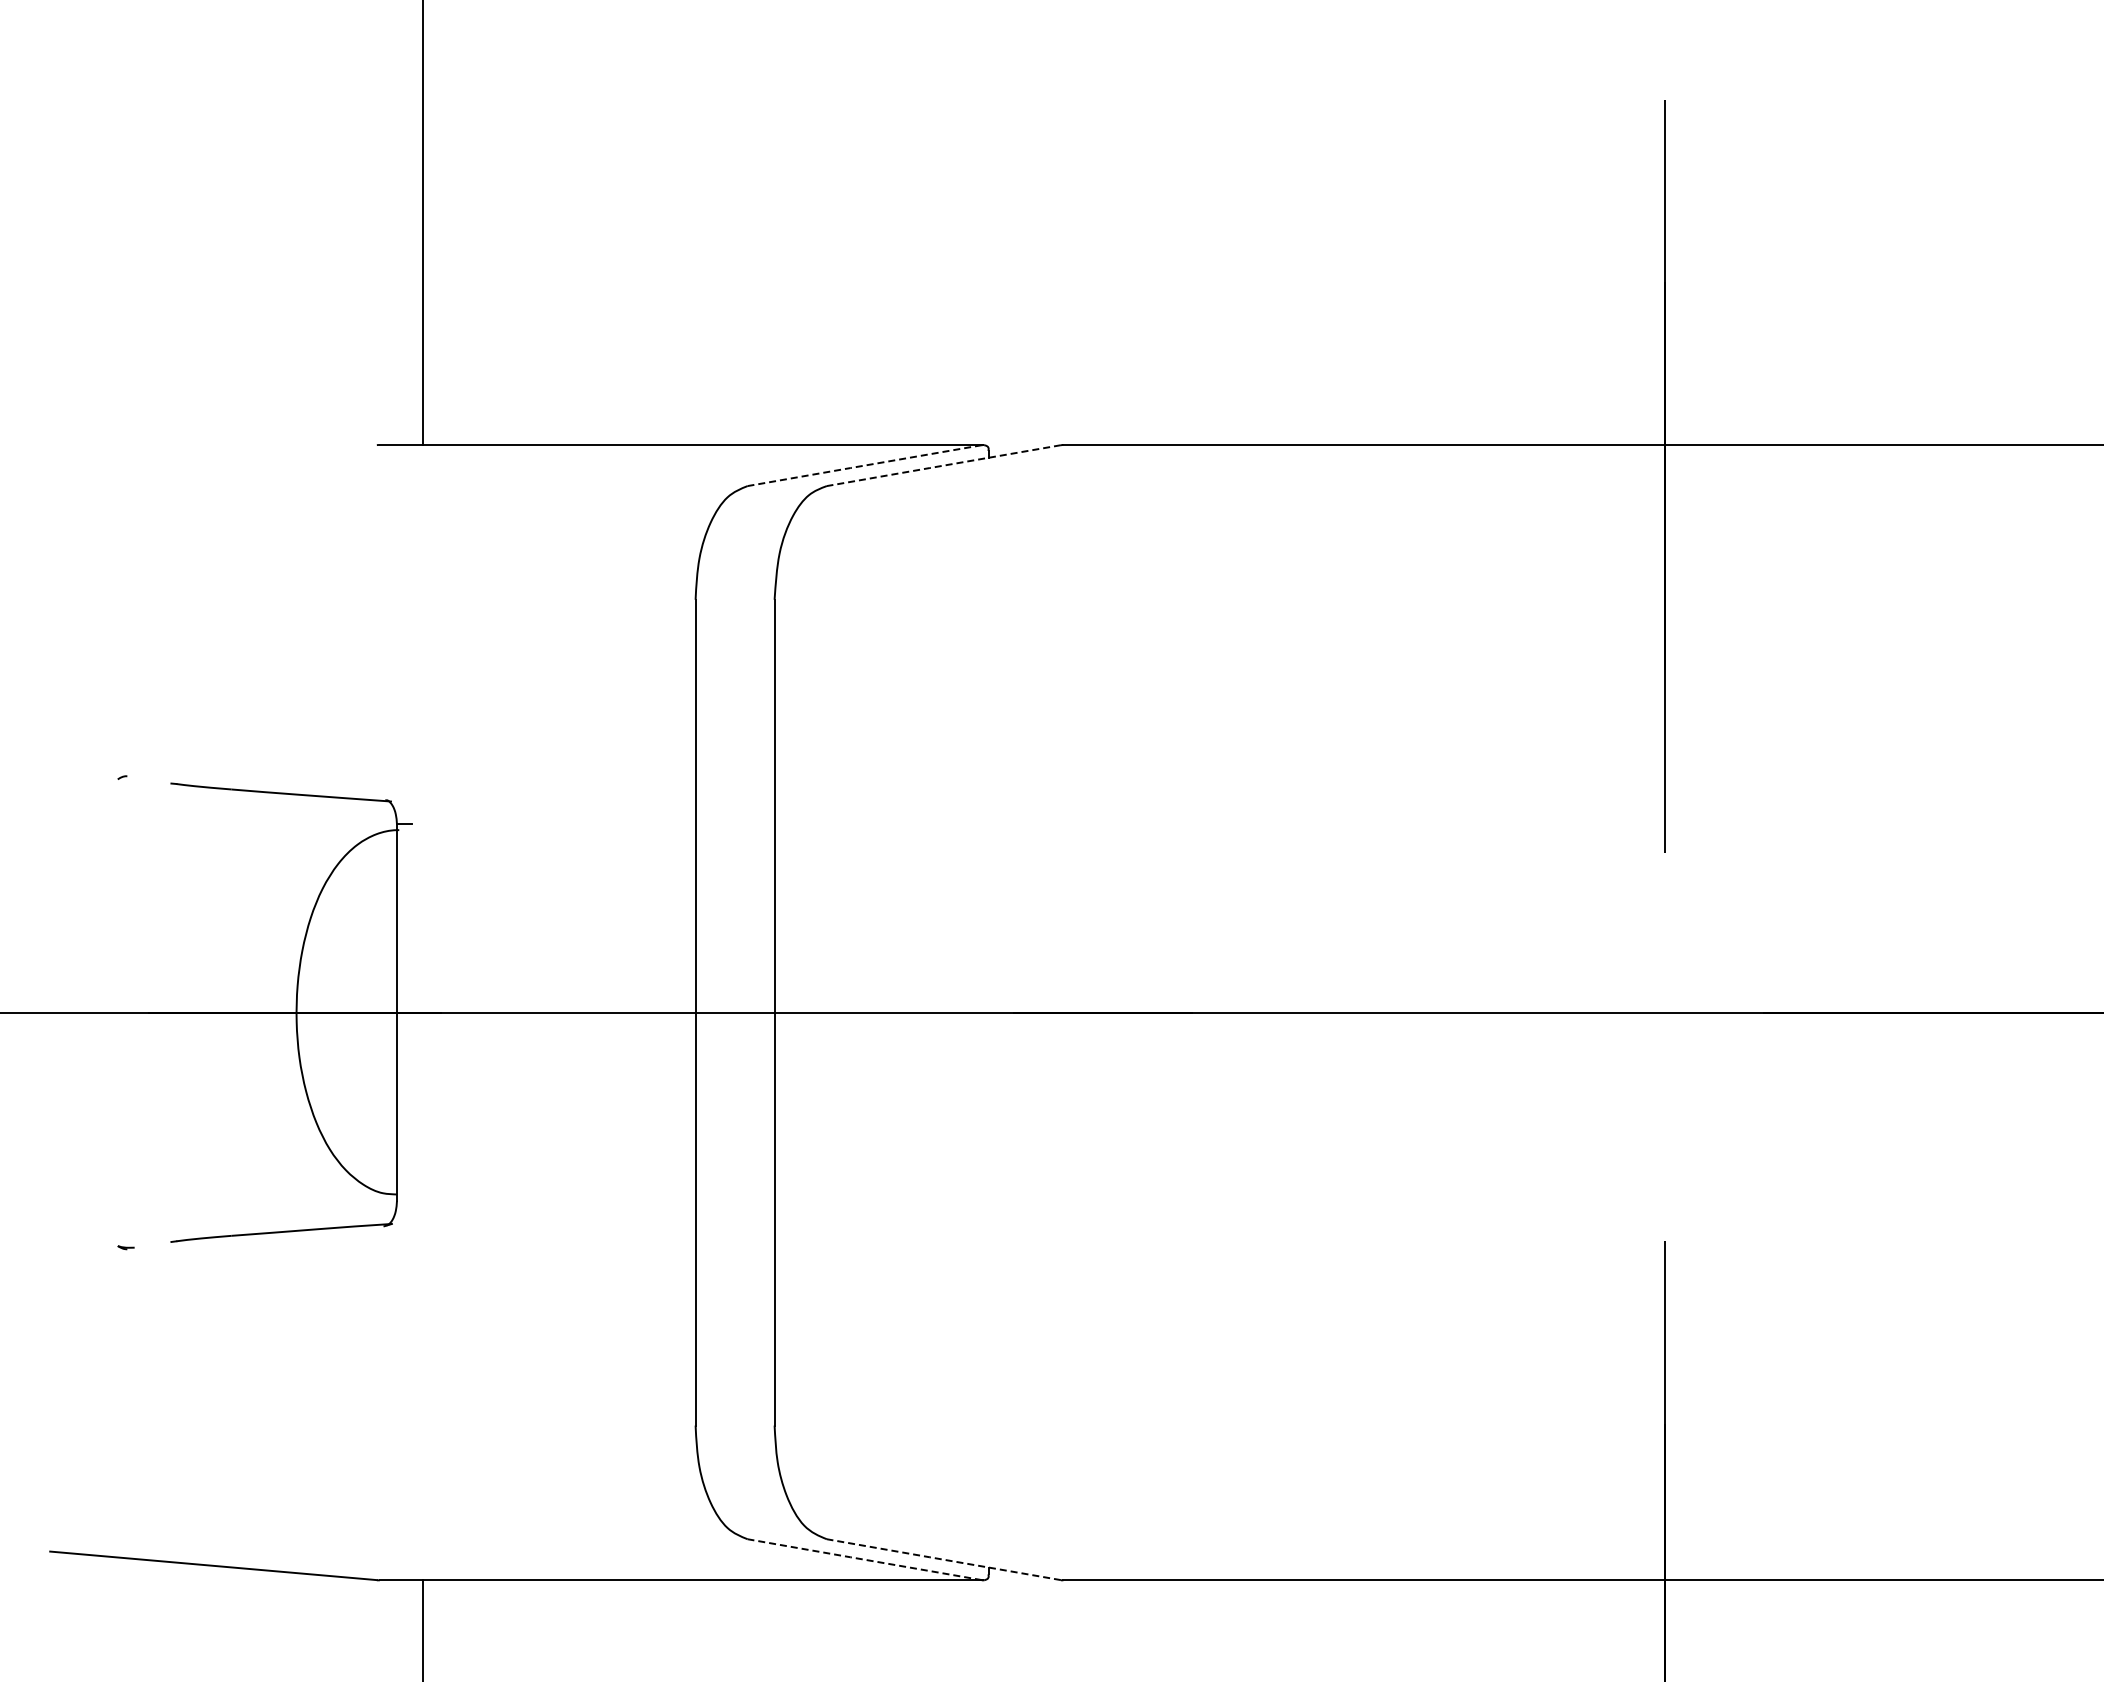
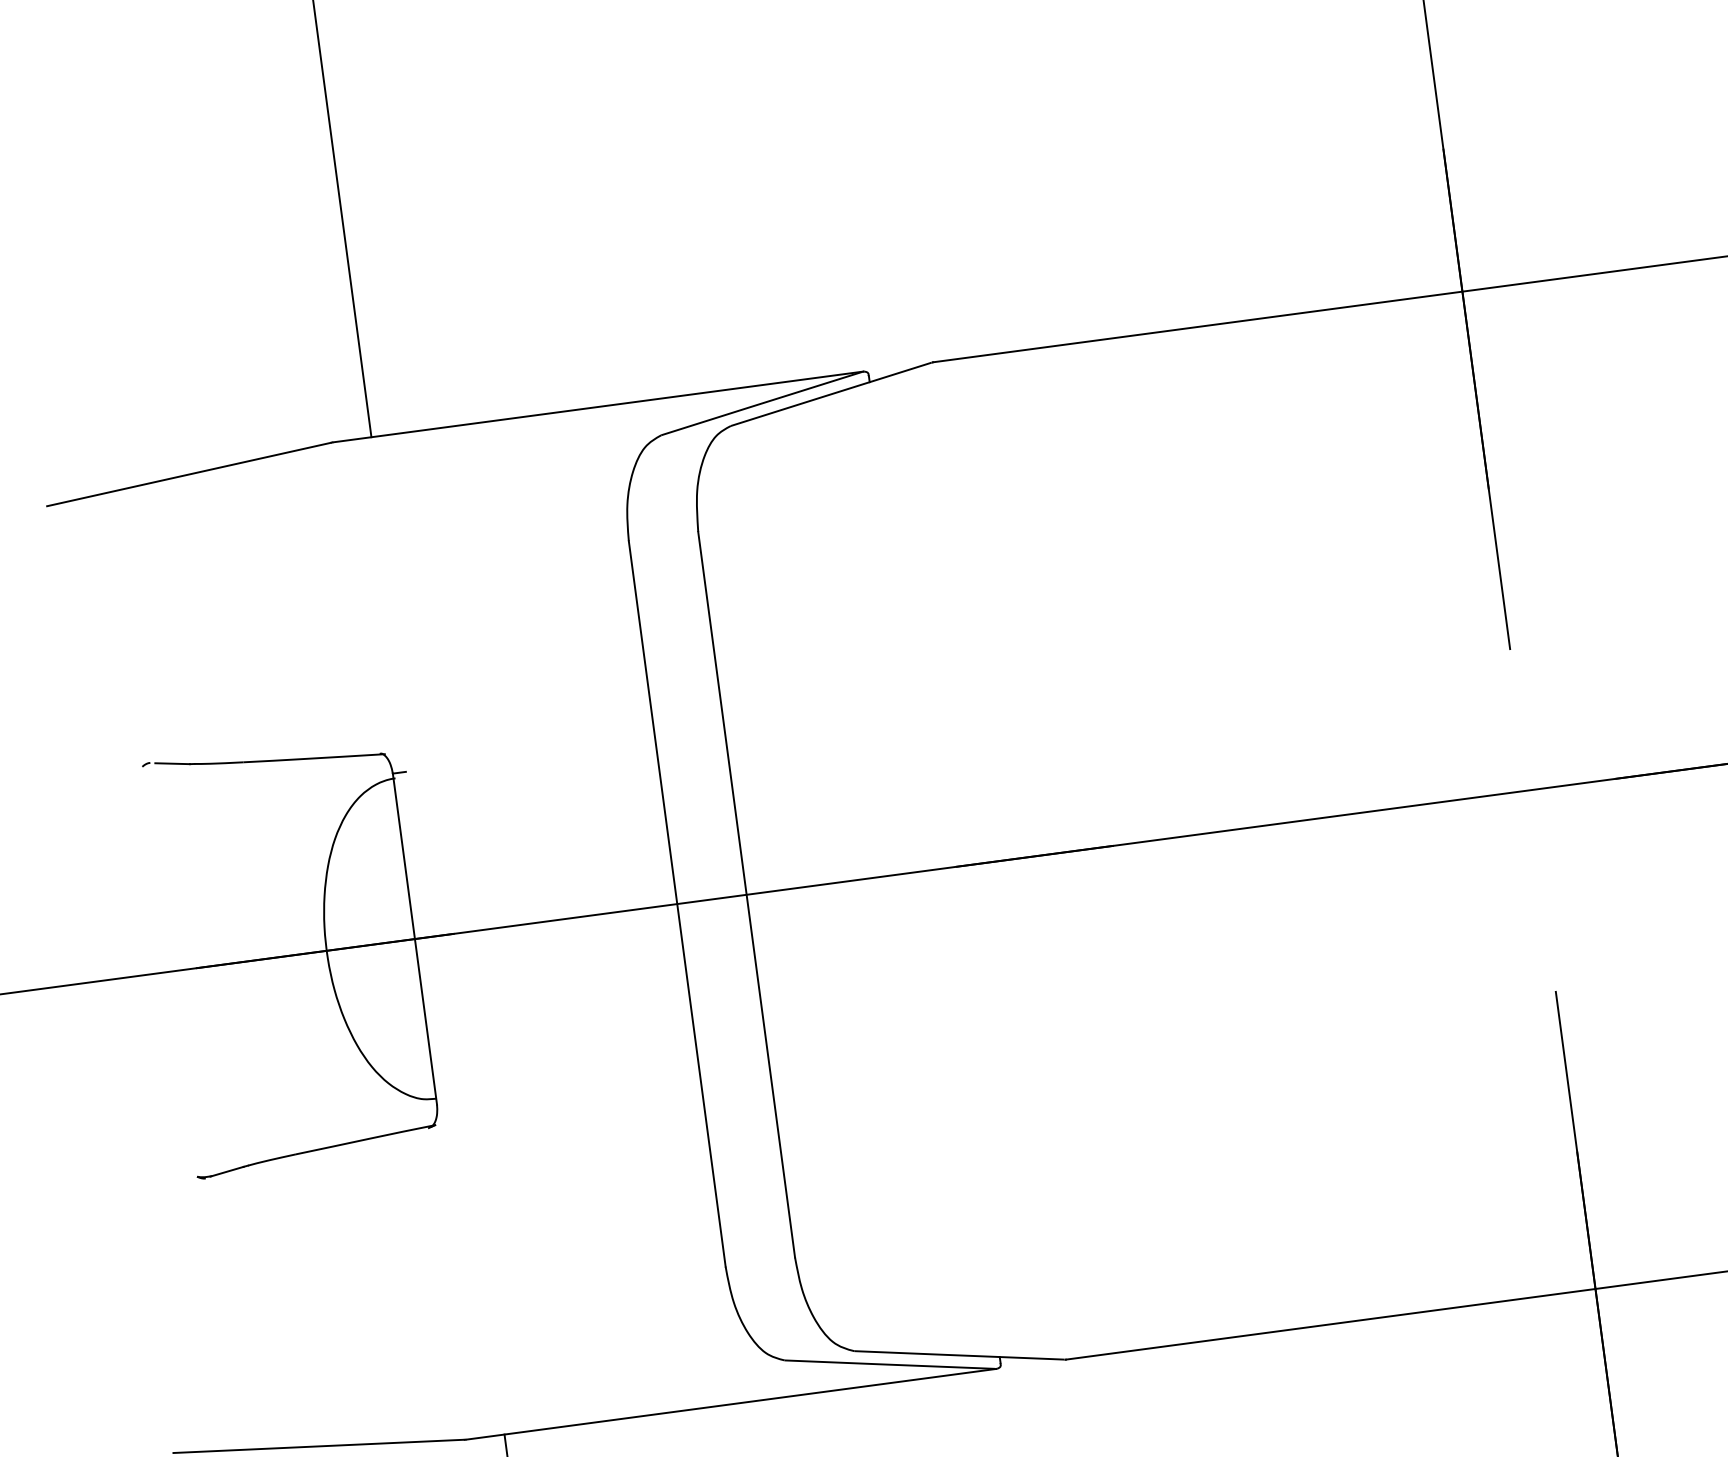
line: (213, 459) -> (188, 474), added
line: (864, 465) -> (761, 403), dashed -> solid
line: (943, 465) -> (830, 394), dashed -> solid
line: (151, 780) -> (172, 763), added
line: (151, 1244) -> (226, 1171), added
line: (864, 1559) -> (889, 1364), dashed -> solid
line: (943, 1559) -> (959, 1355), dashed -> solid

